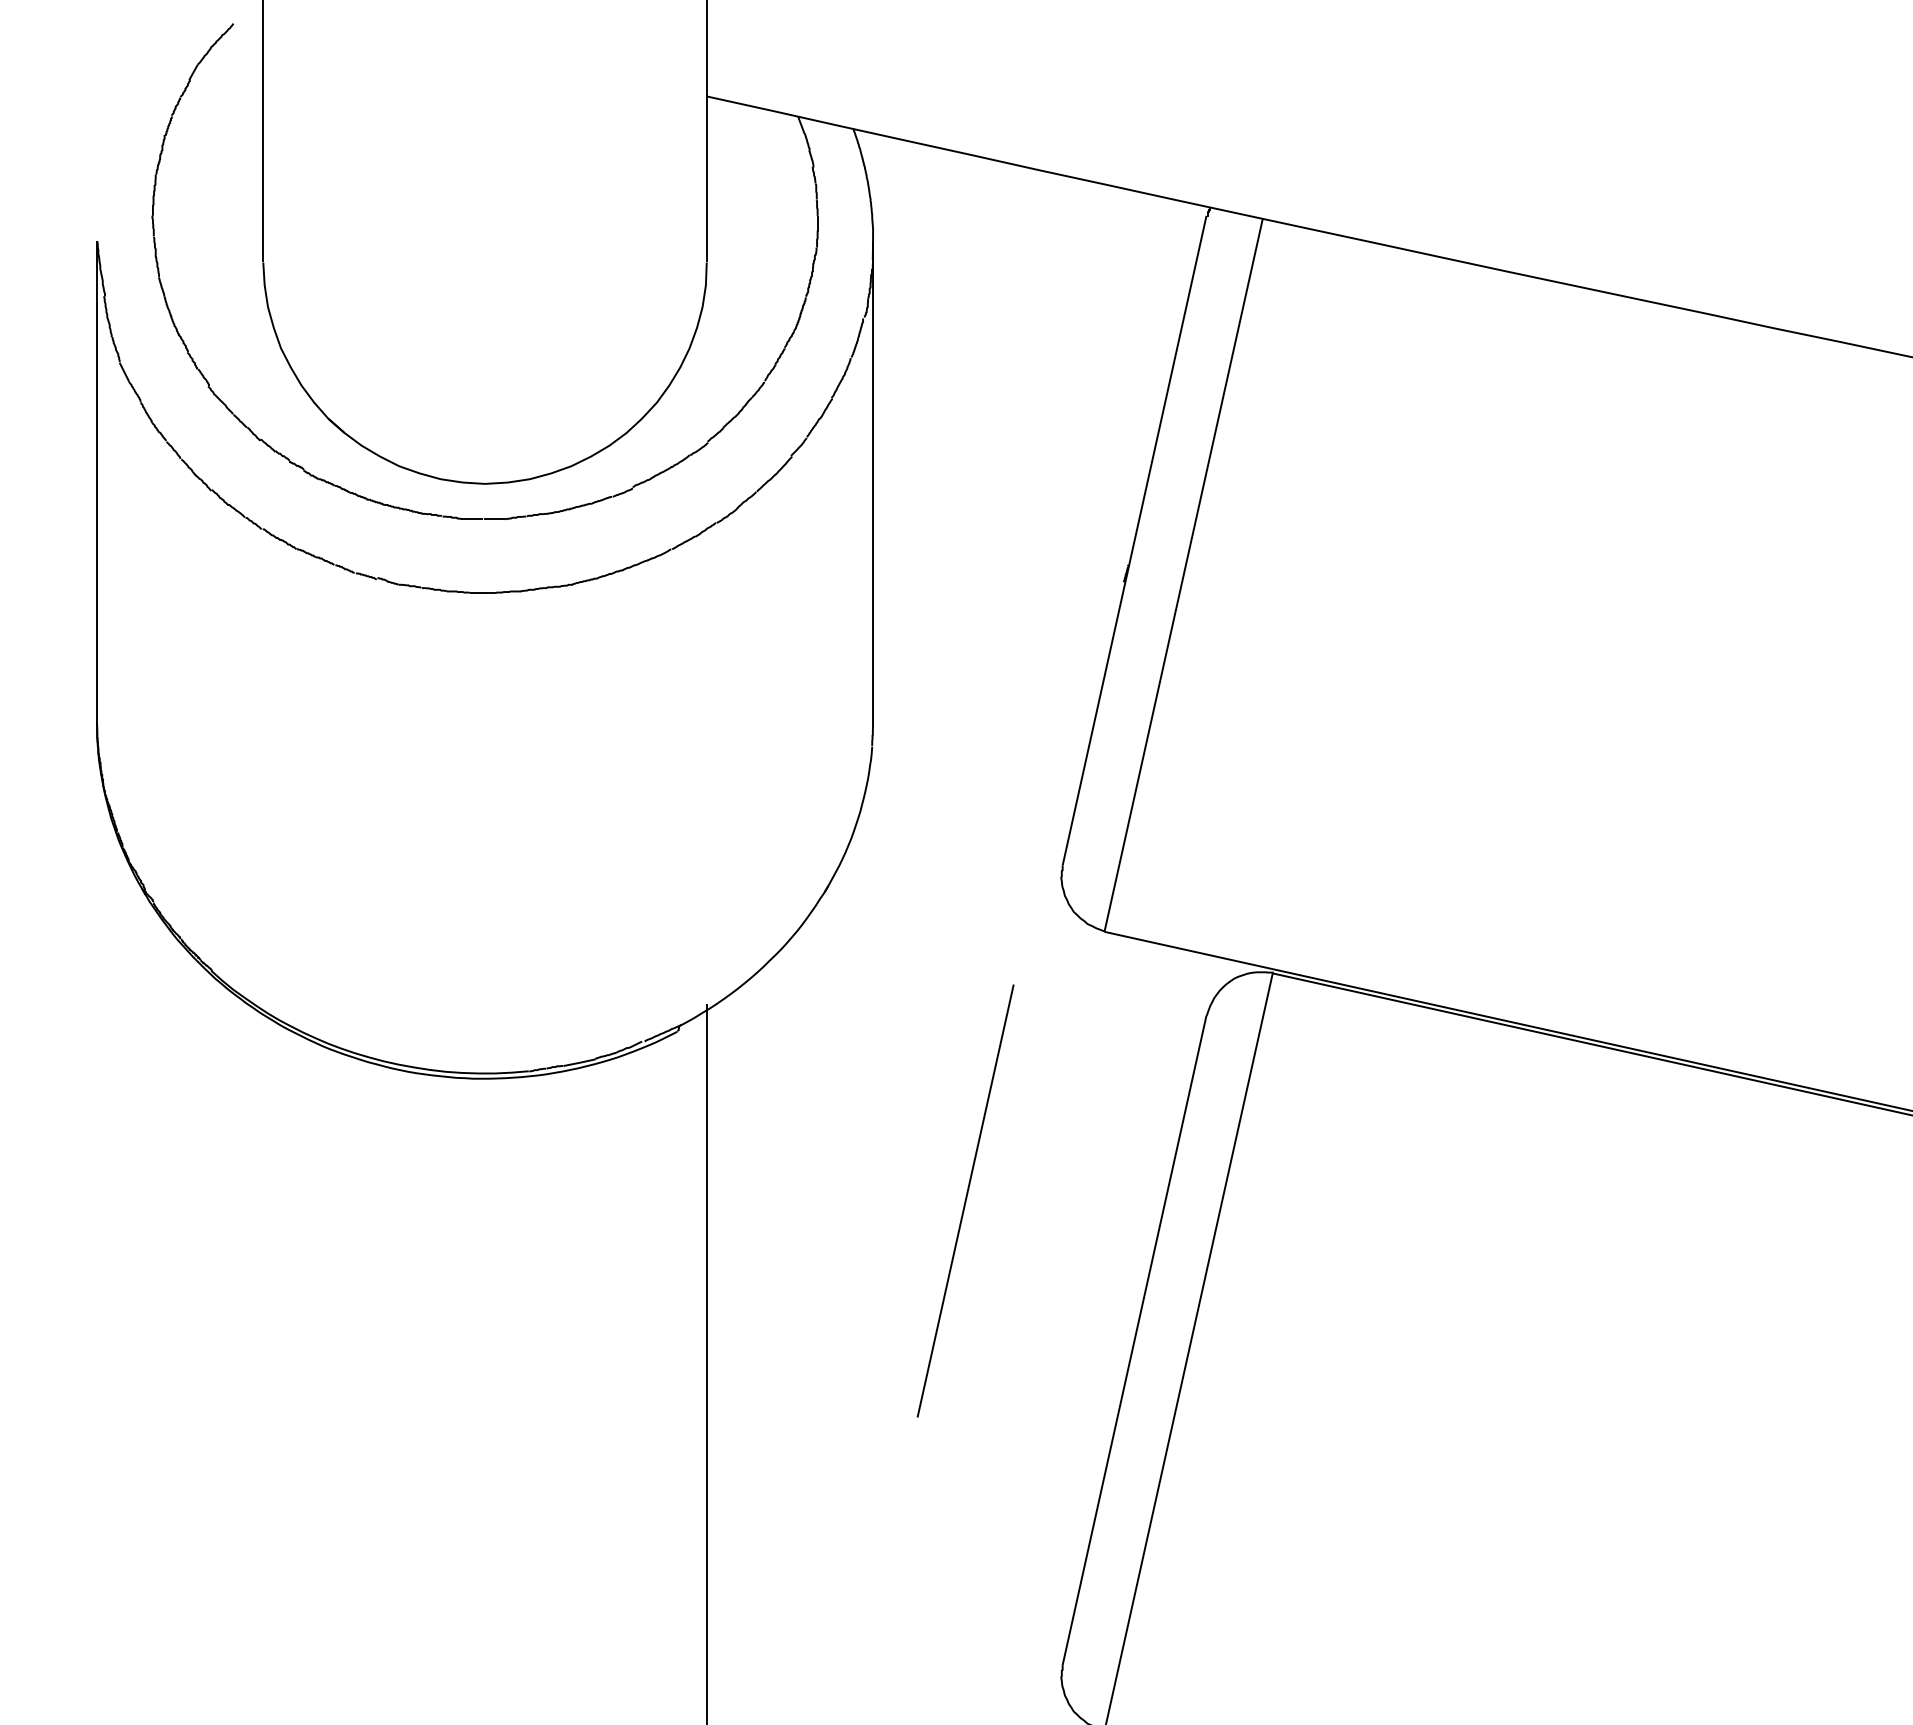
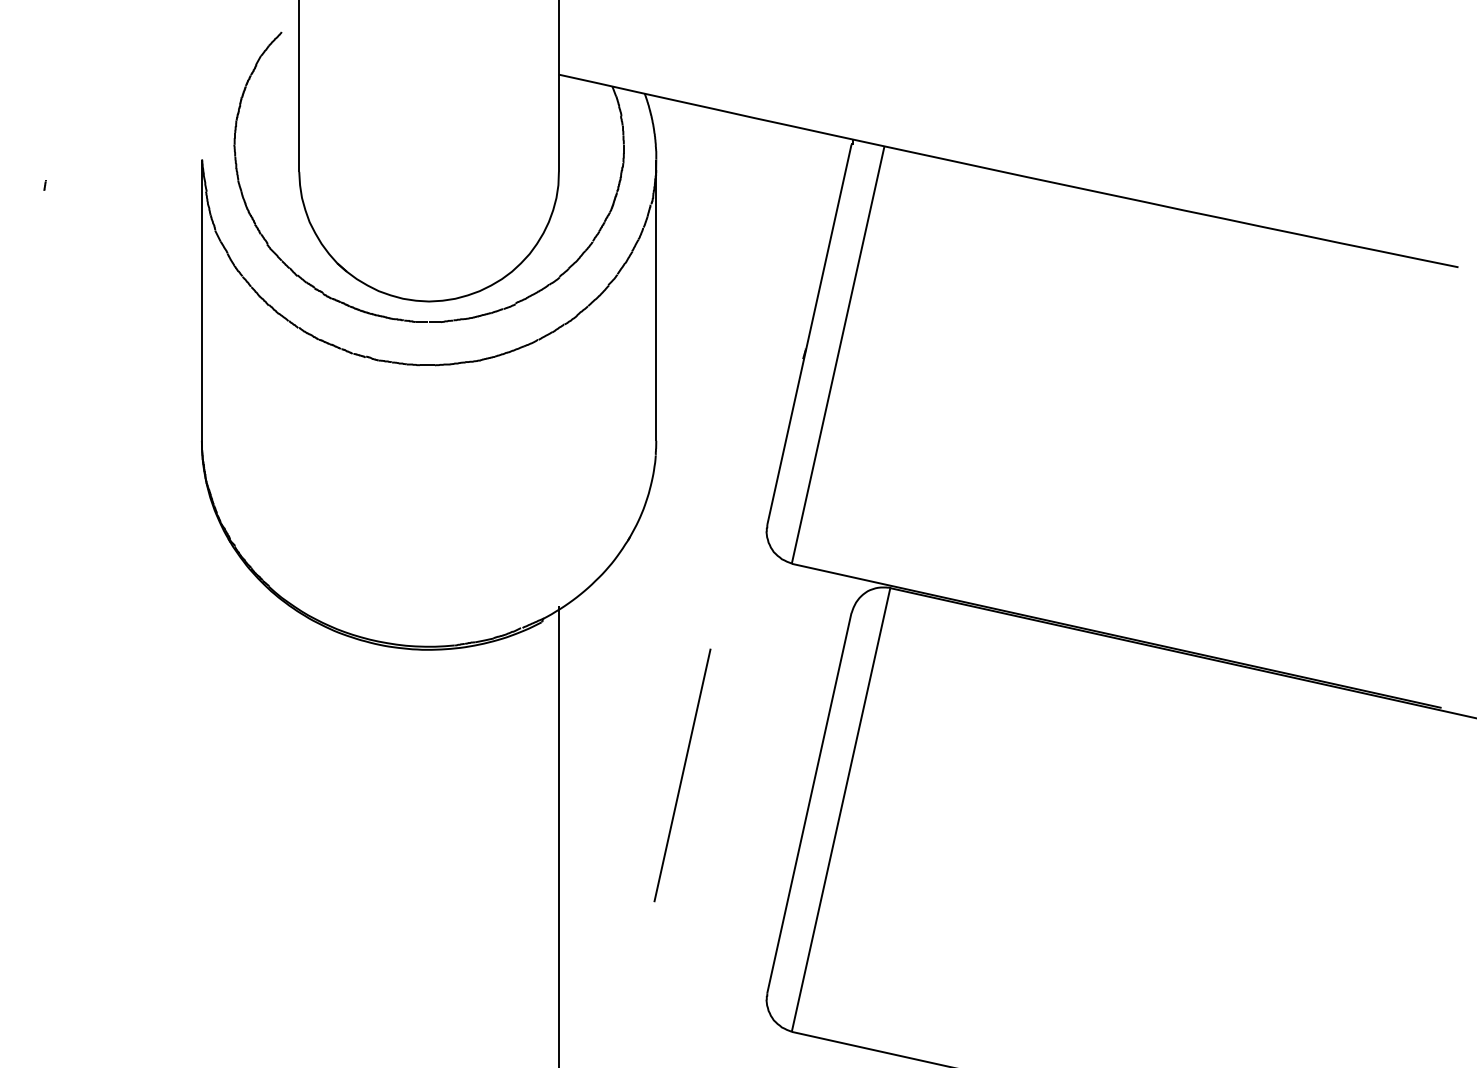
line: (965, 1201) -> (682, 775), moved

